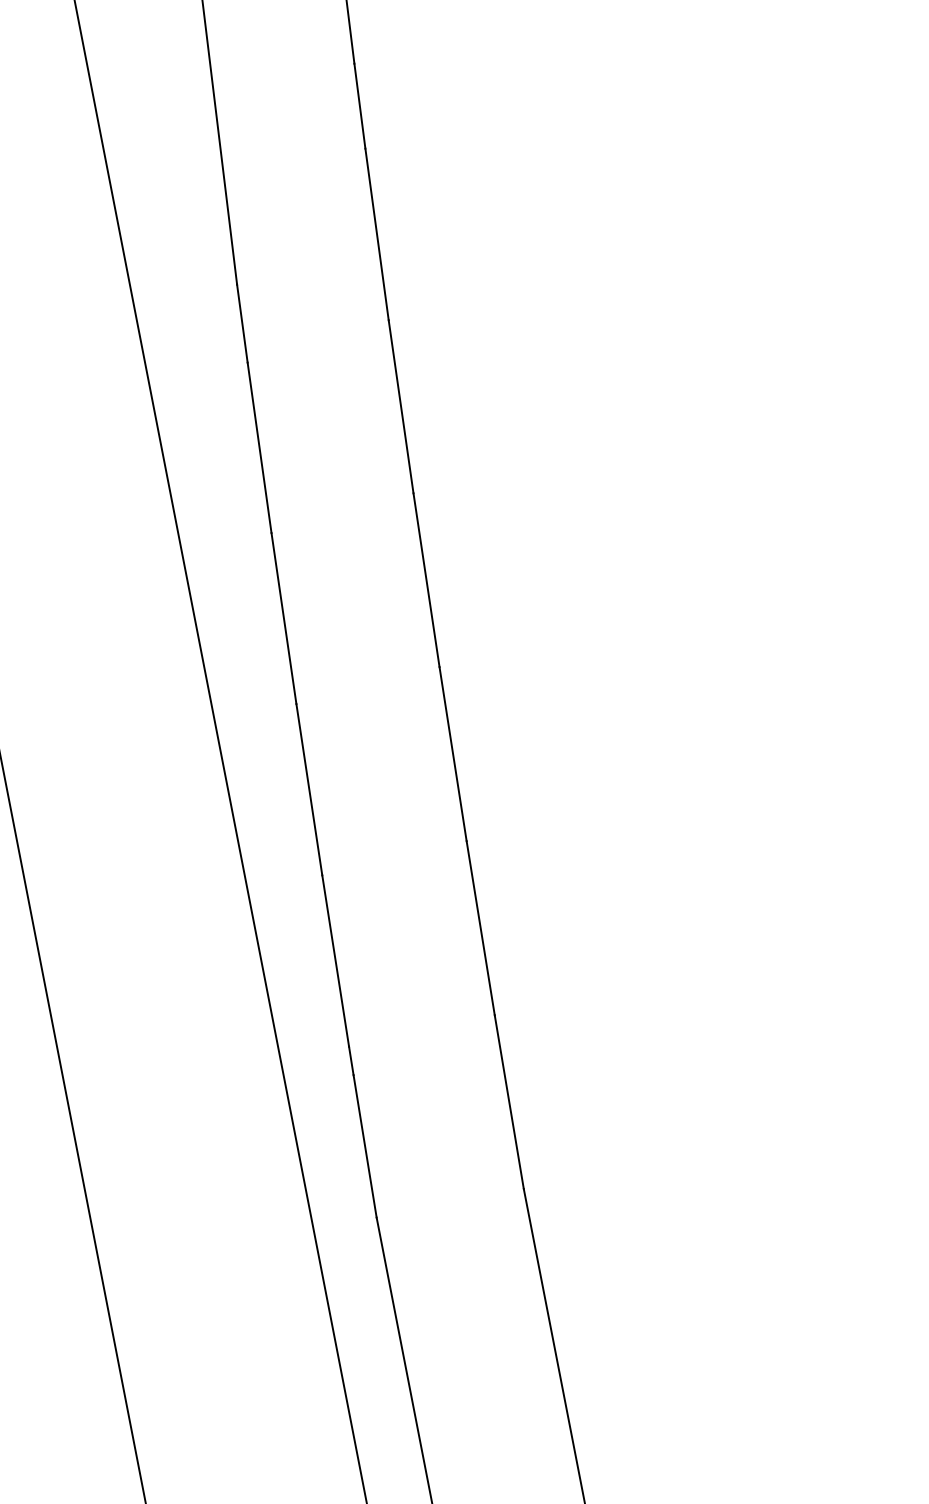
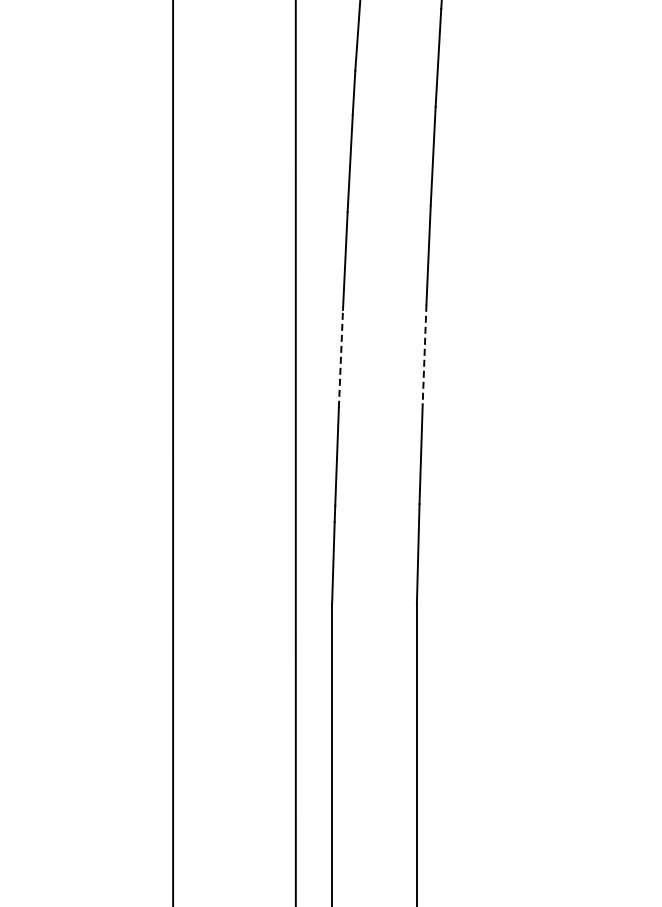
line: (452, 753) -> (424, 354), solid -> dashed
line: (308, 789) -> (340, 358), solid -> dashed

